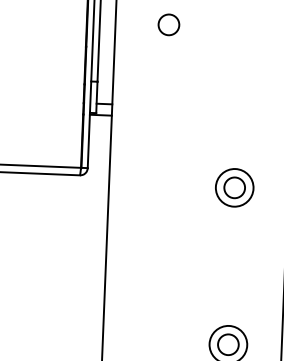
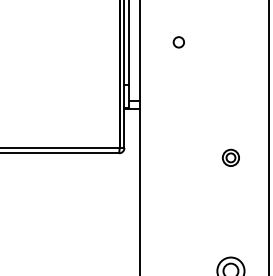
circle: (168, 25) -> (178, 42), size x0.7
part: (234, 187) -> (230, 157), size x0.6

